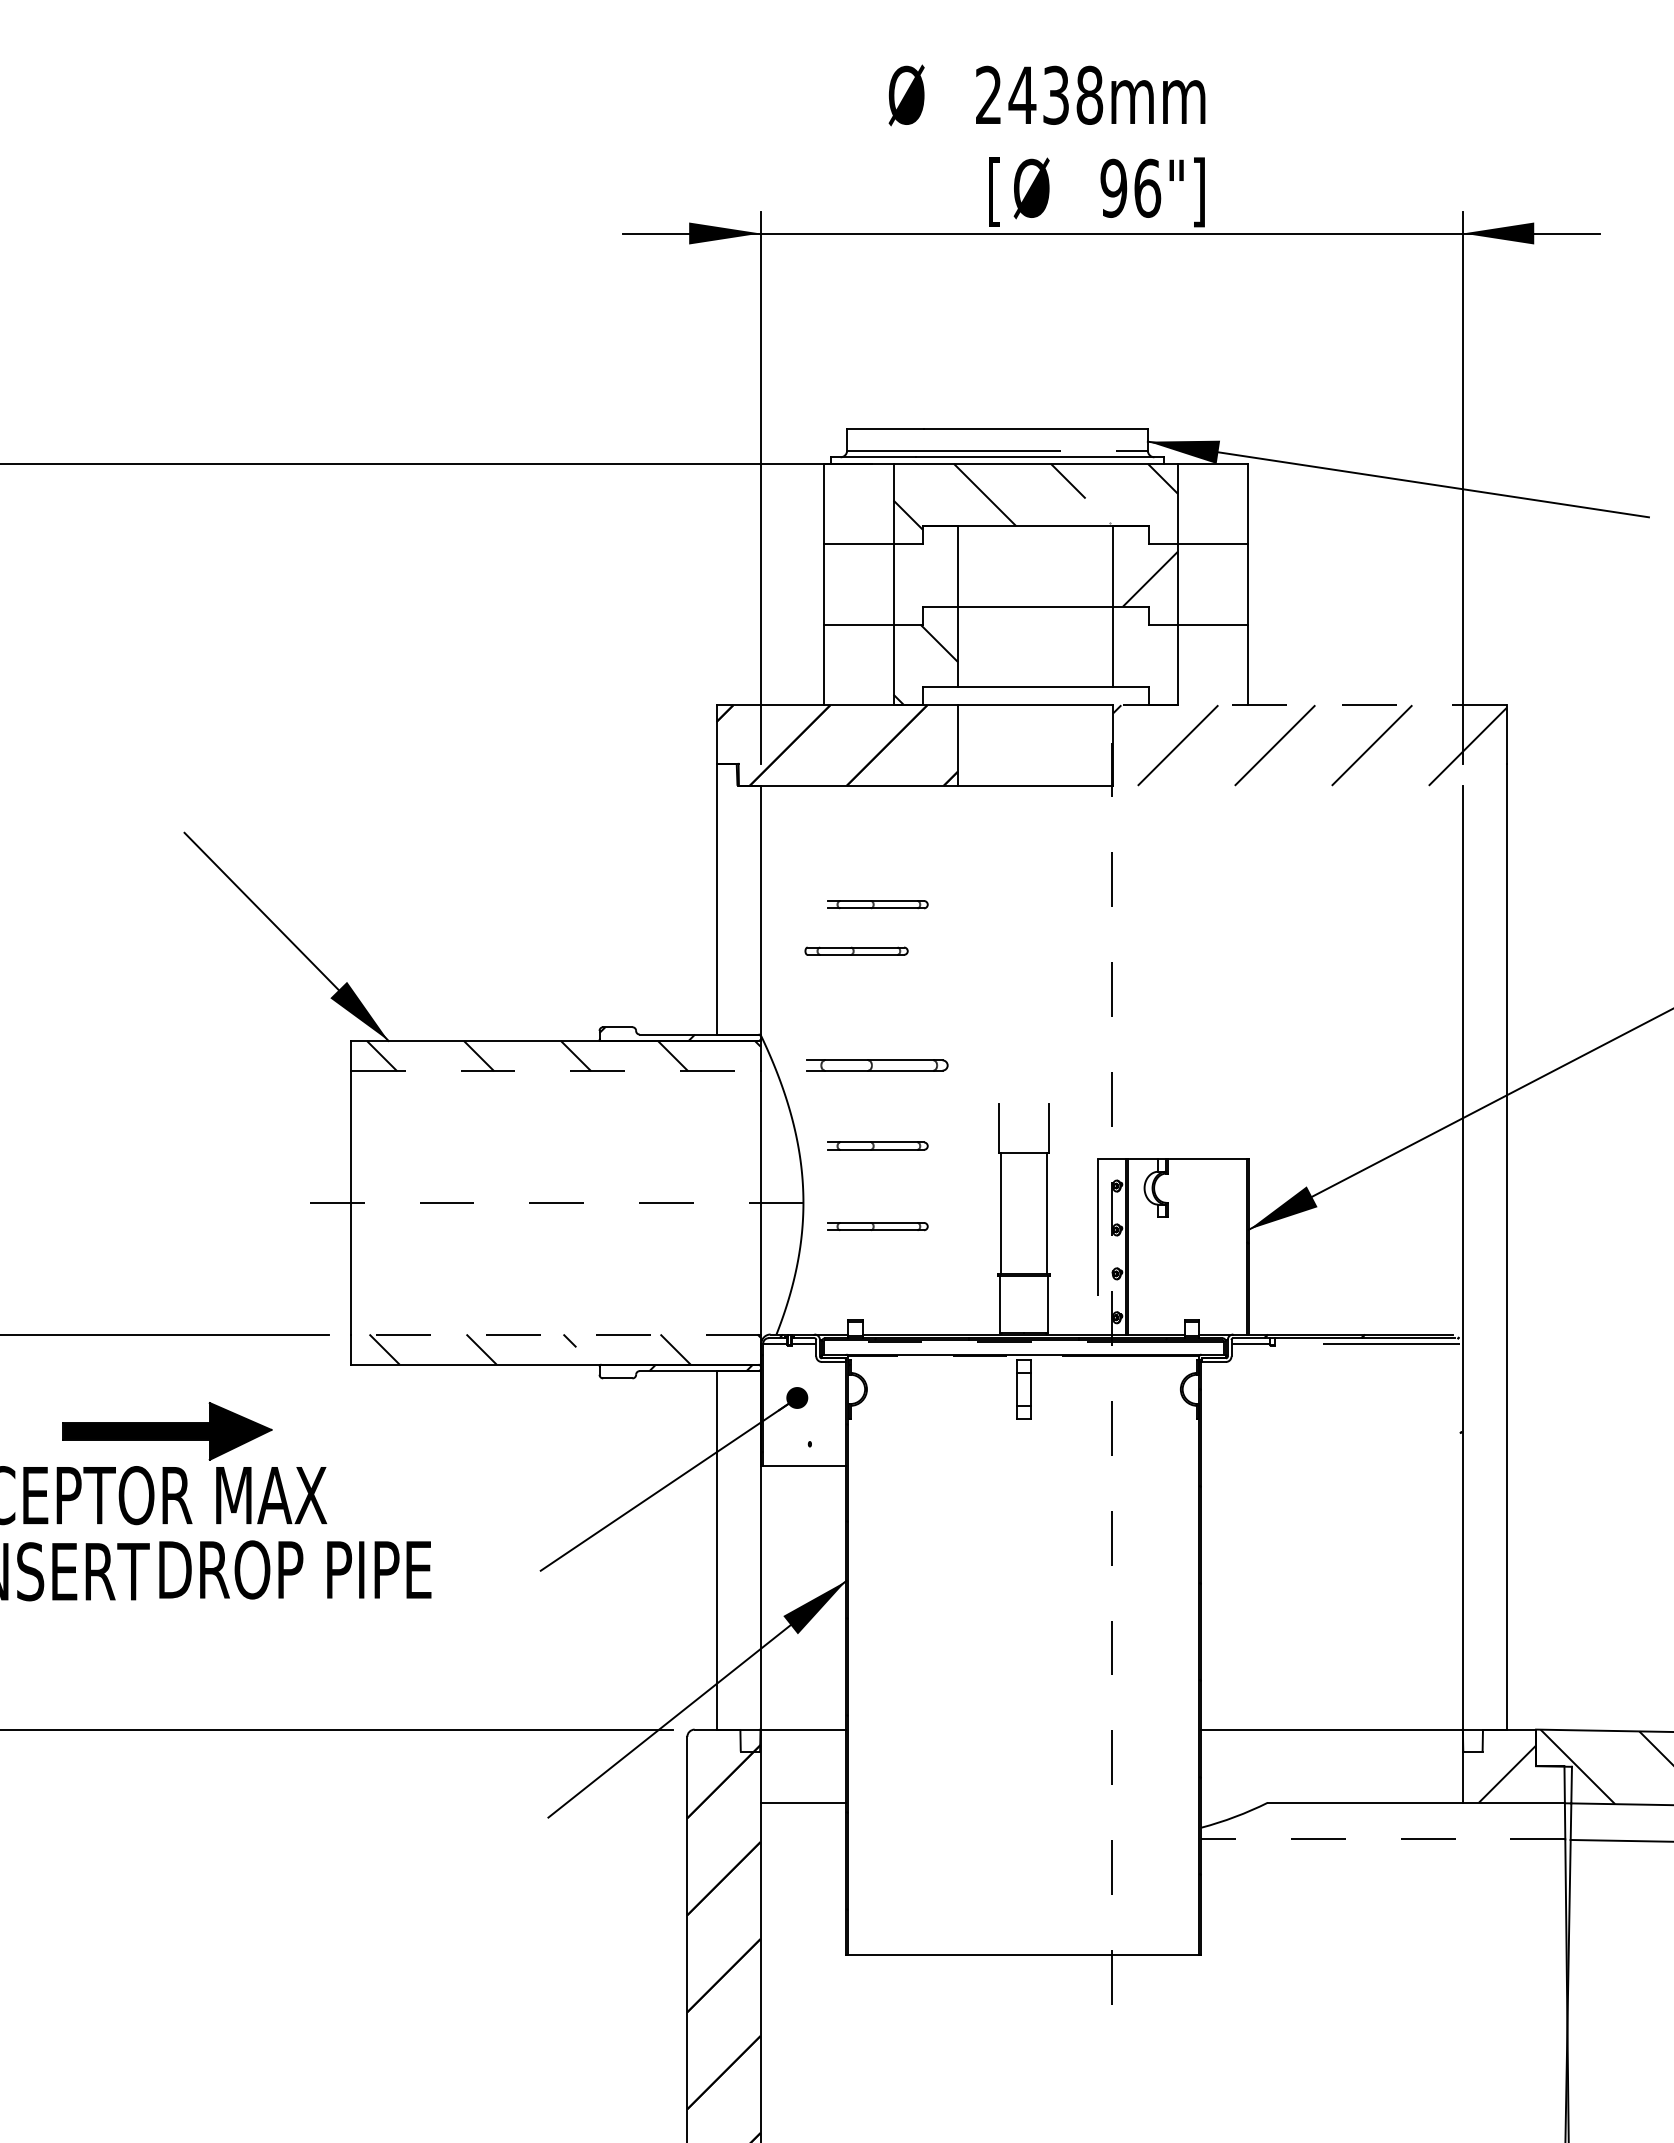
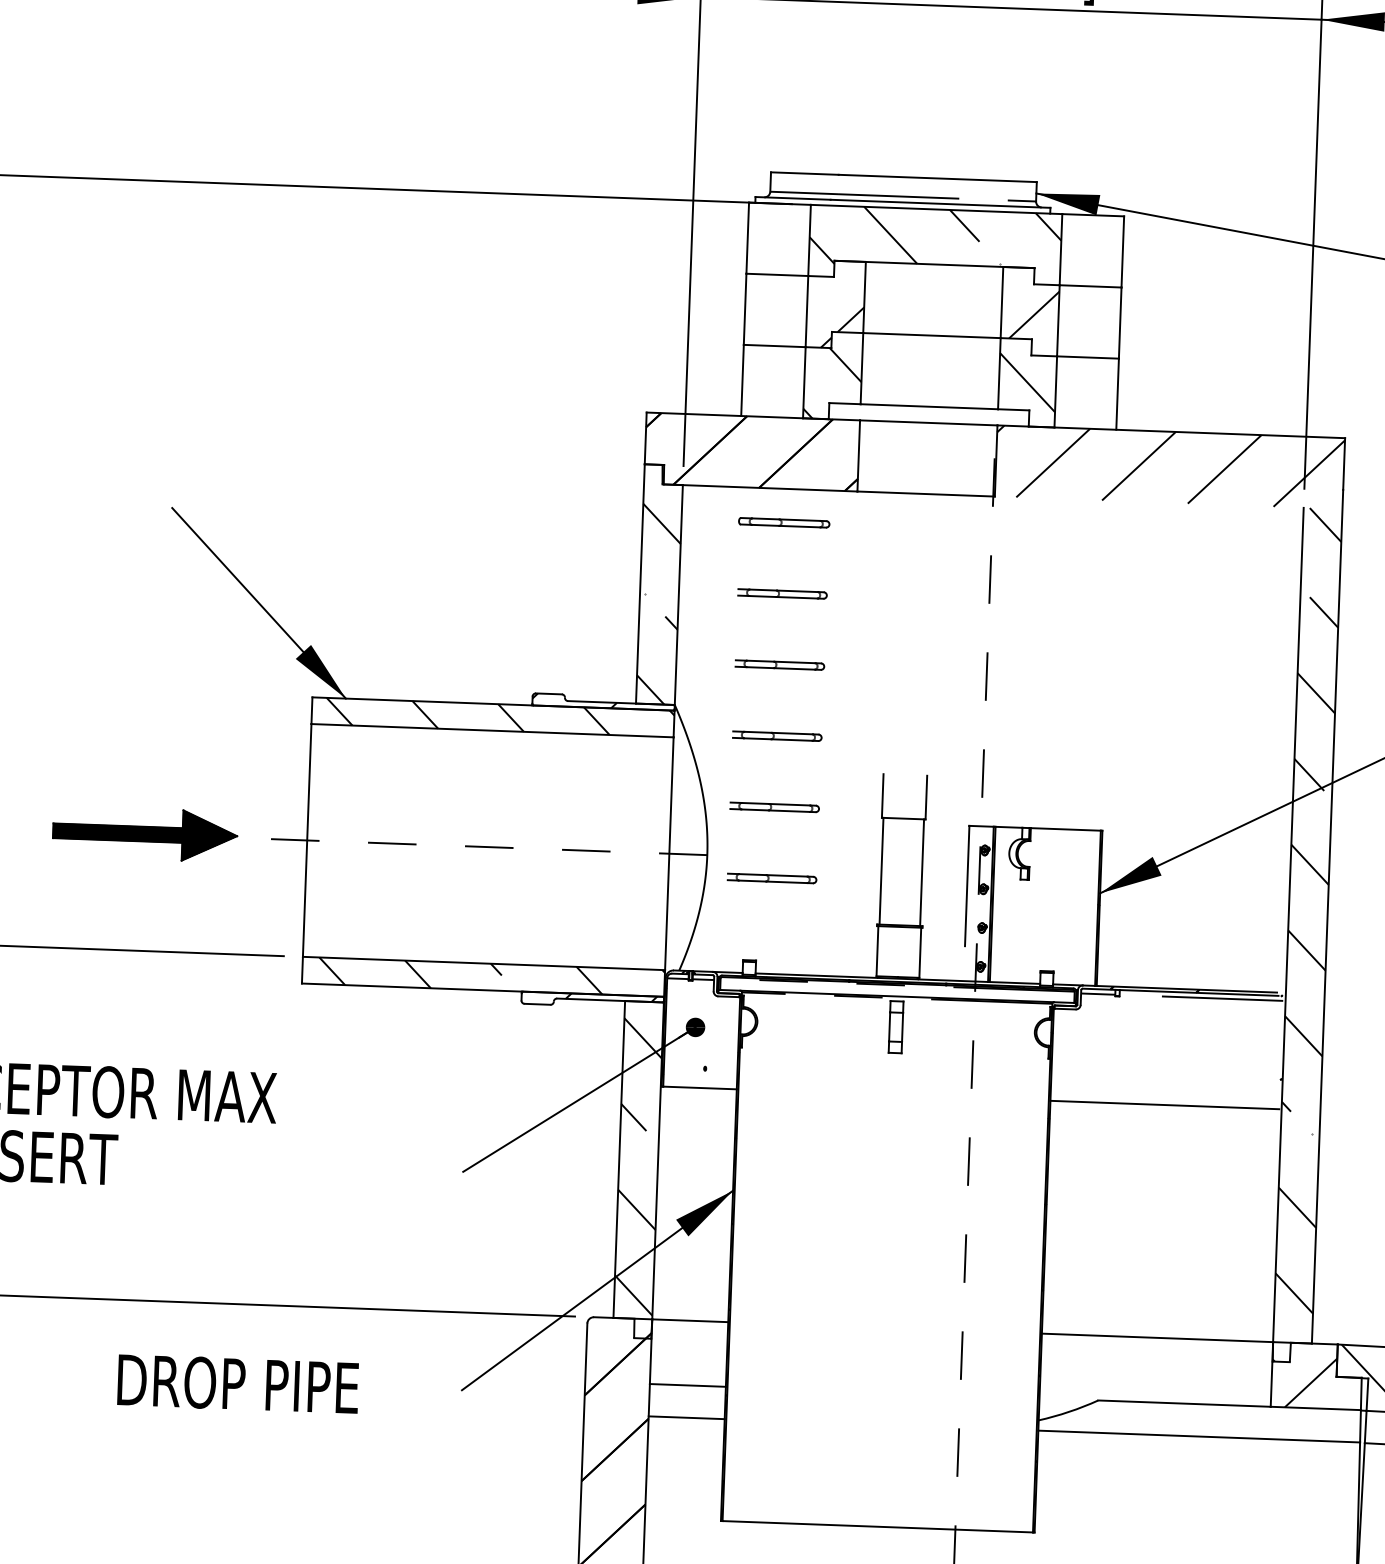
hatch: (925, 584) -> (835, 312), added
hatch: (1145, 655) -> (1027, 382), added
line: (1310, 705) -> (1171, 431), dashed -> solid
hatch: (738, 921) -> (659, 604), added
part: (856, 950) -> (784, 522), moved
part: (877, 984) -> (779, 664), added
part: (877, 1065) -> (777, 736), size x0.71
line: (555, 1071) -> (492, 731), dashed -> solid
hatch: (1484, 1268) -> (1307, 935), added
line: (555, 1334) -> (483, 963), dashed -> solid
part: (167, 1431) -> (145, 834), moved
line: (1330, 1466) -> (1164, 1105), added
hatch: (738, 1557) -> (638, 1166), added
text: (295, 1569) -> (238, 1383), moved
line: (803, 1839) -> (686, 1417), added
line: (1383, 1839) -> (1199, 1436), dashed -> solid

